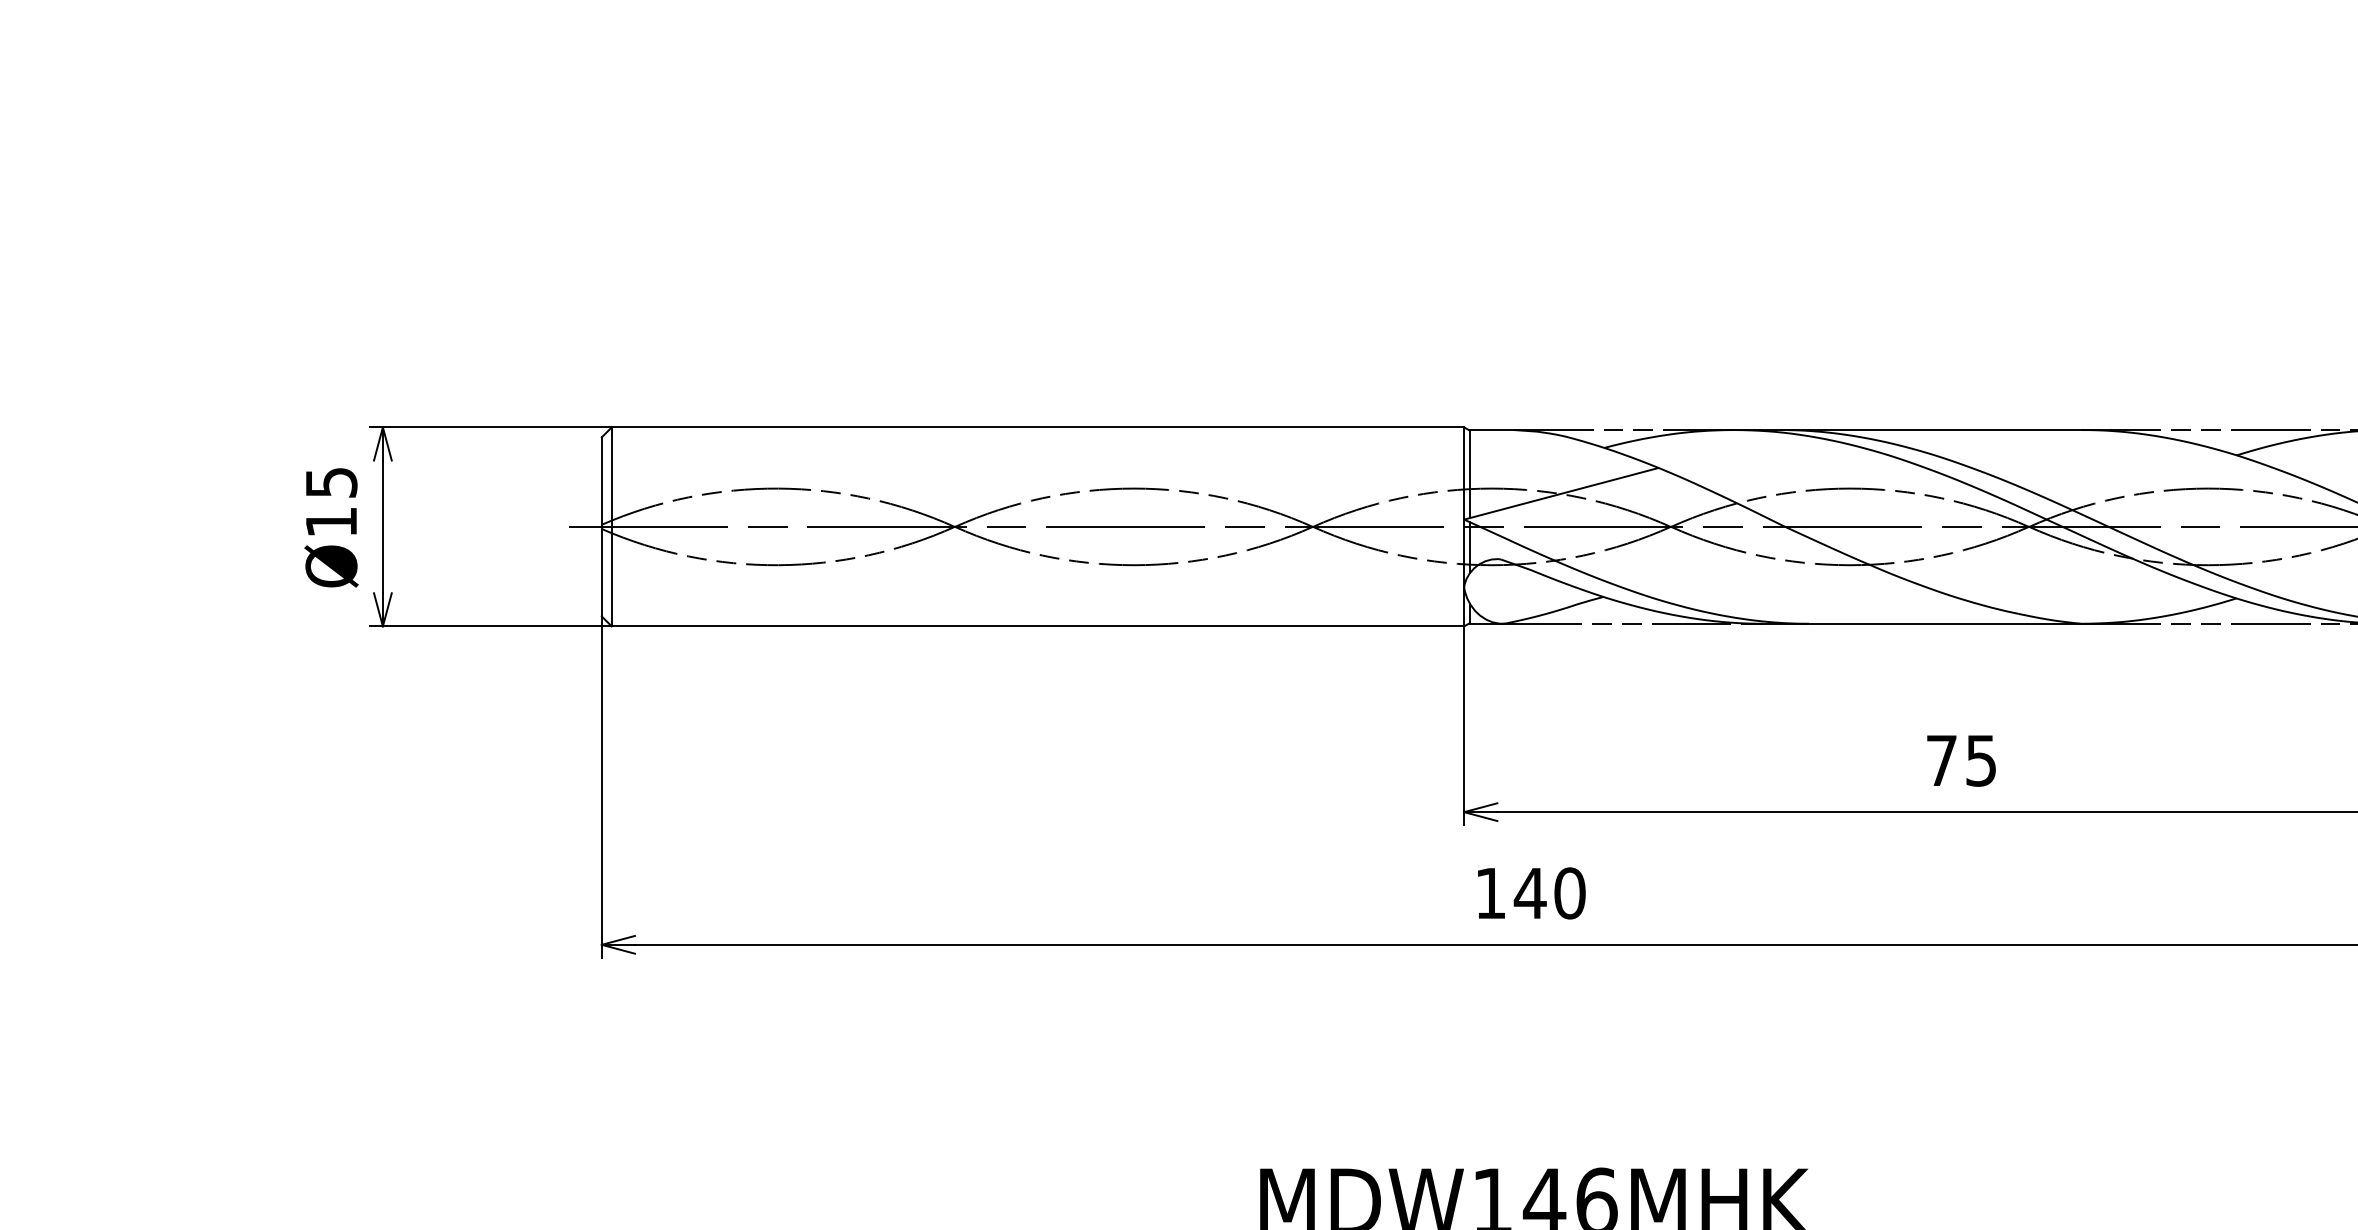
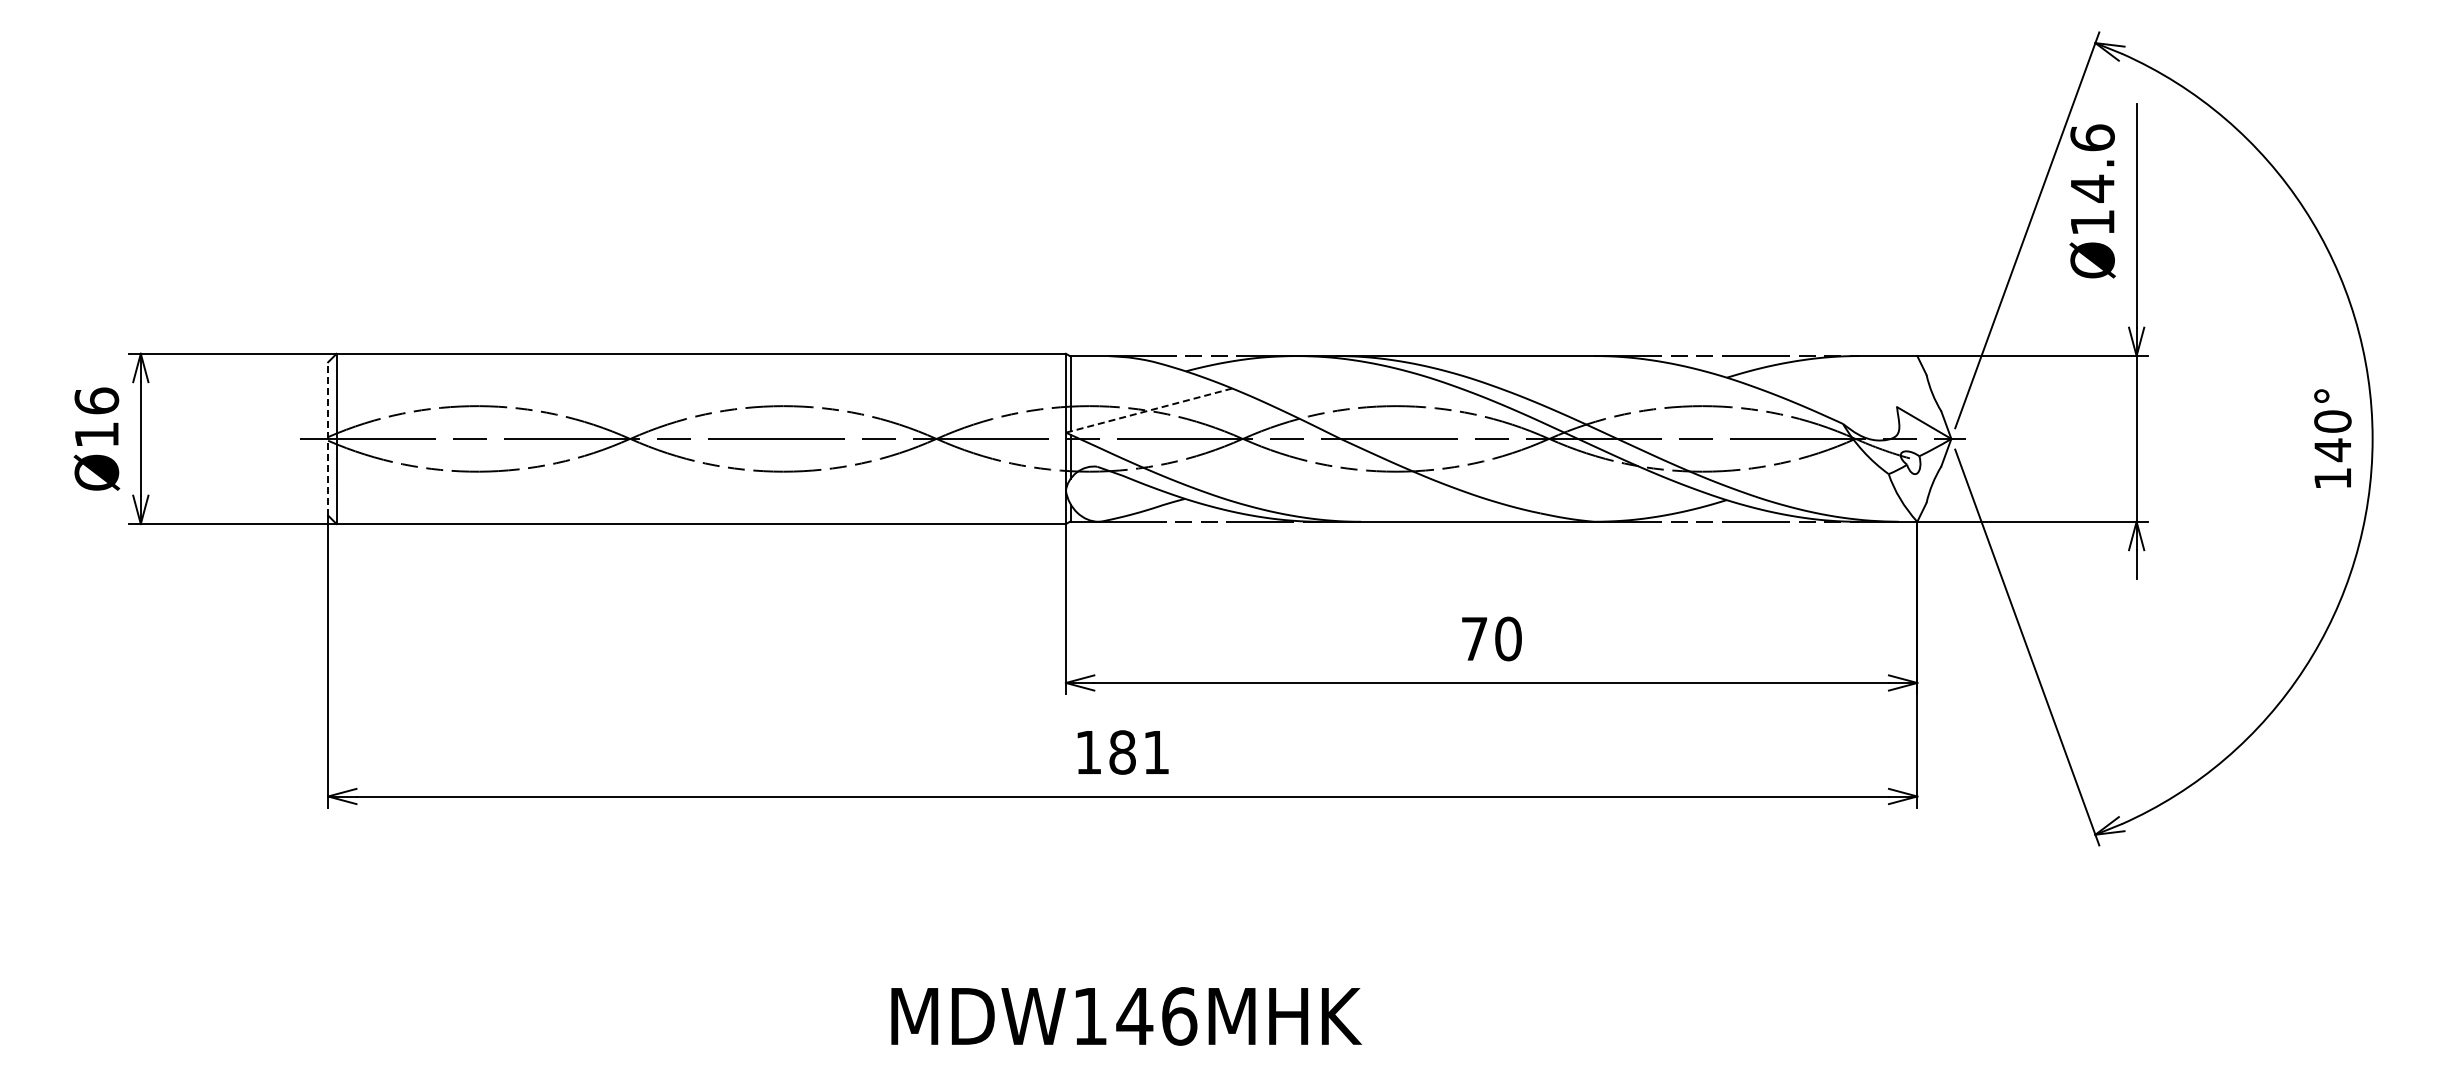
text: (331, 481) -> (96, 400), Ø15 -> Ø16
line: (1560, 493) -> (1148, 410), solid -> dashed
line: (602, 526) -> (328, 438), solid -> dashed
text: (1981, 760) -> (1508, 638), 75 -> 70
text: (1548, 893) -> (1138, 752), 140 -> 181

